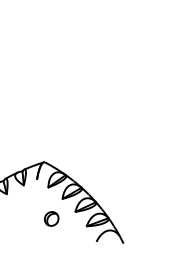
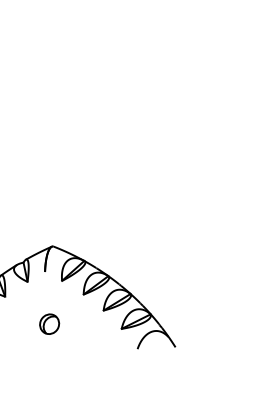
part: (51, 218) -> (49, 323), moved

